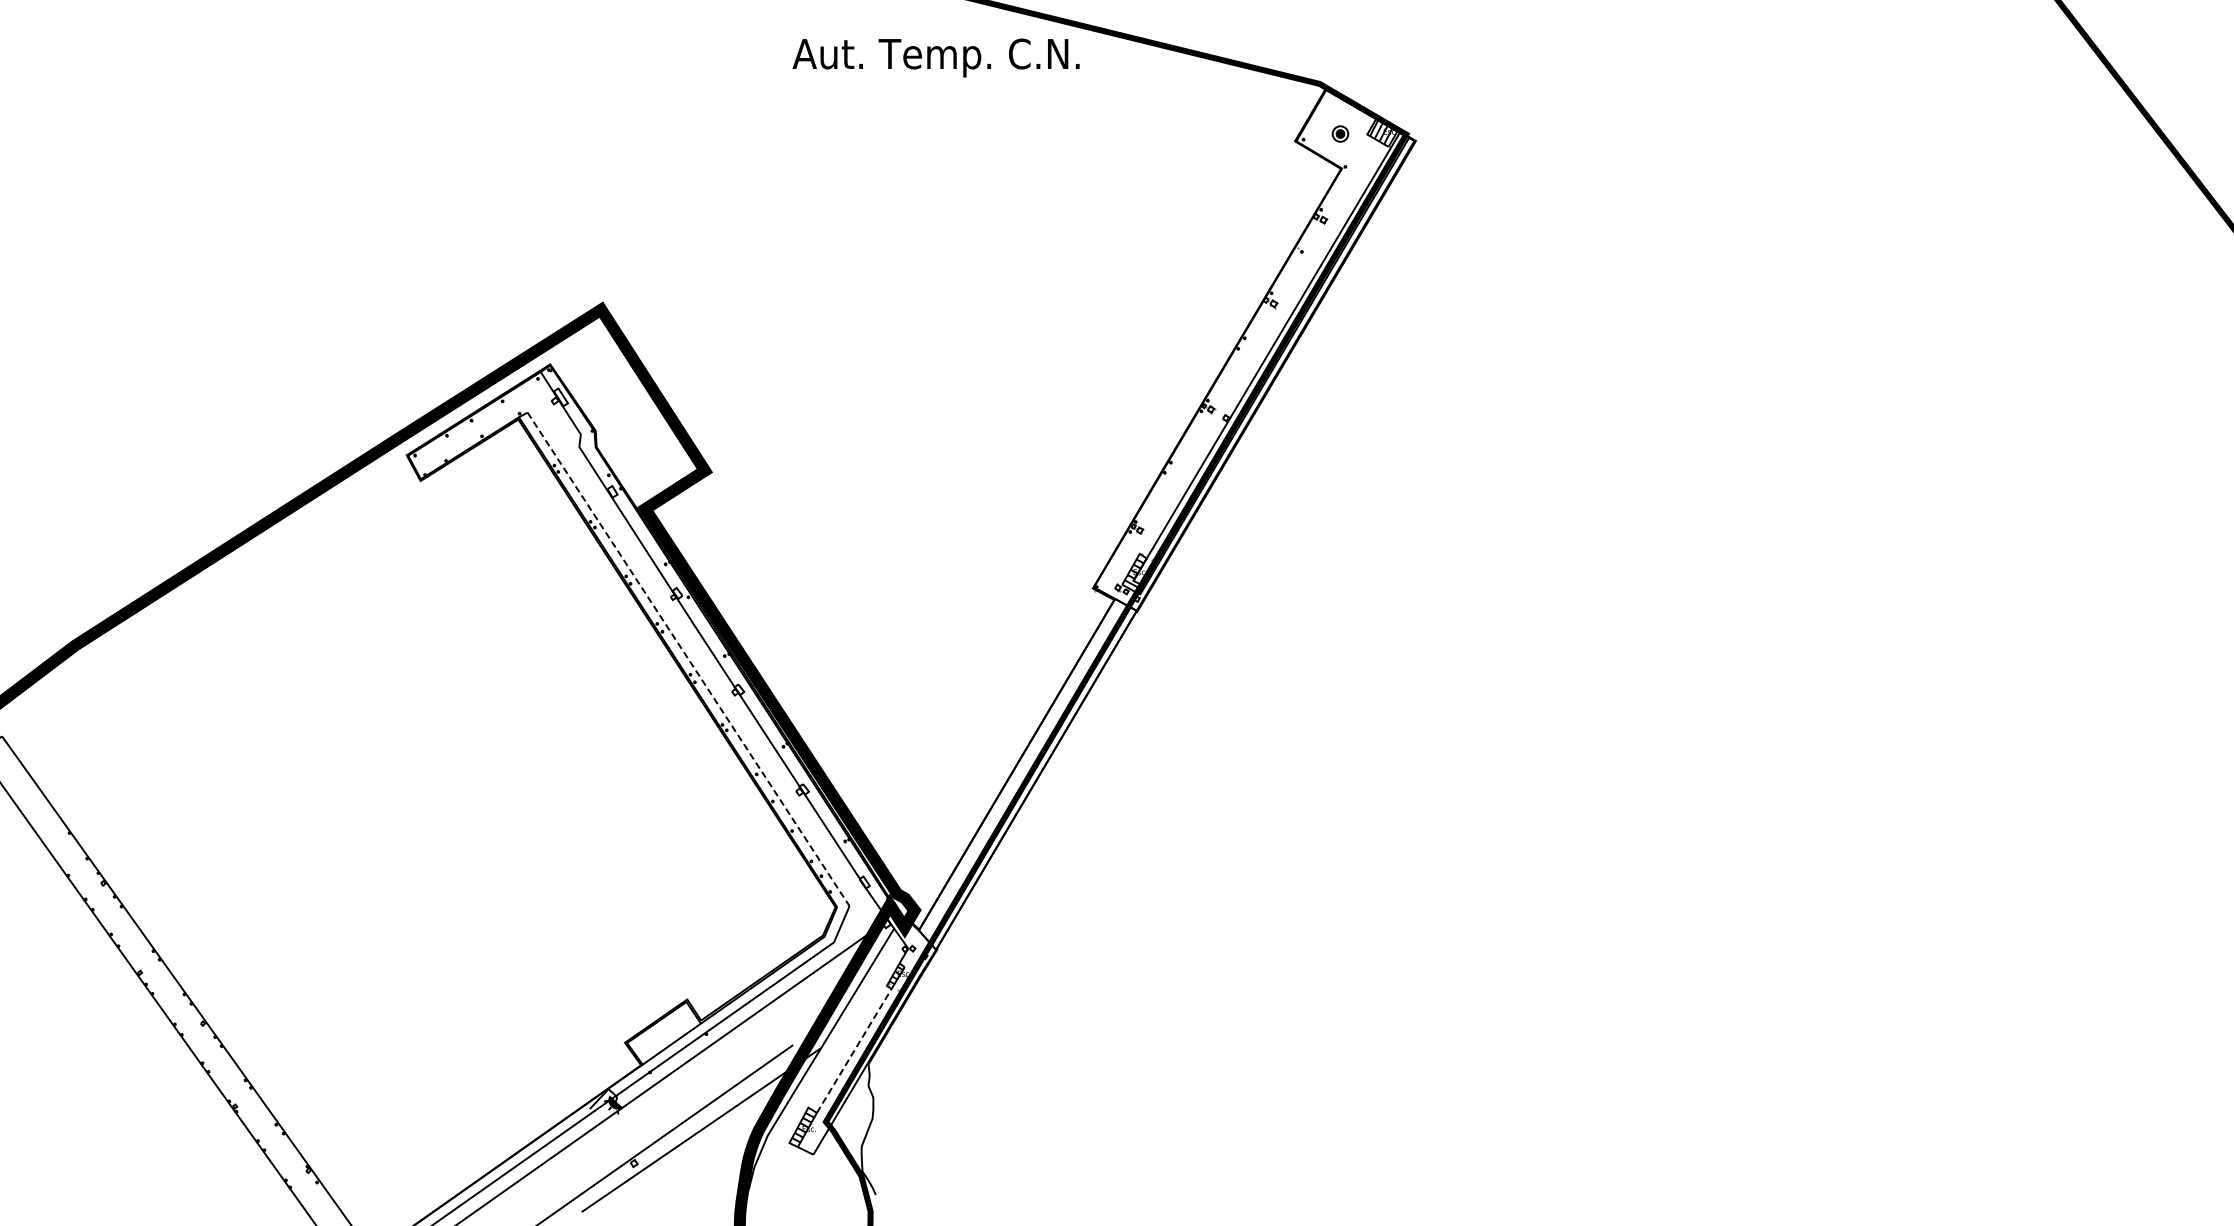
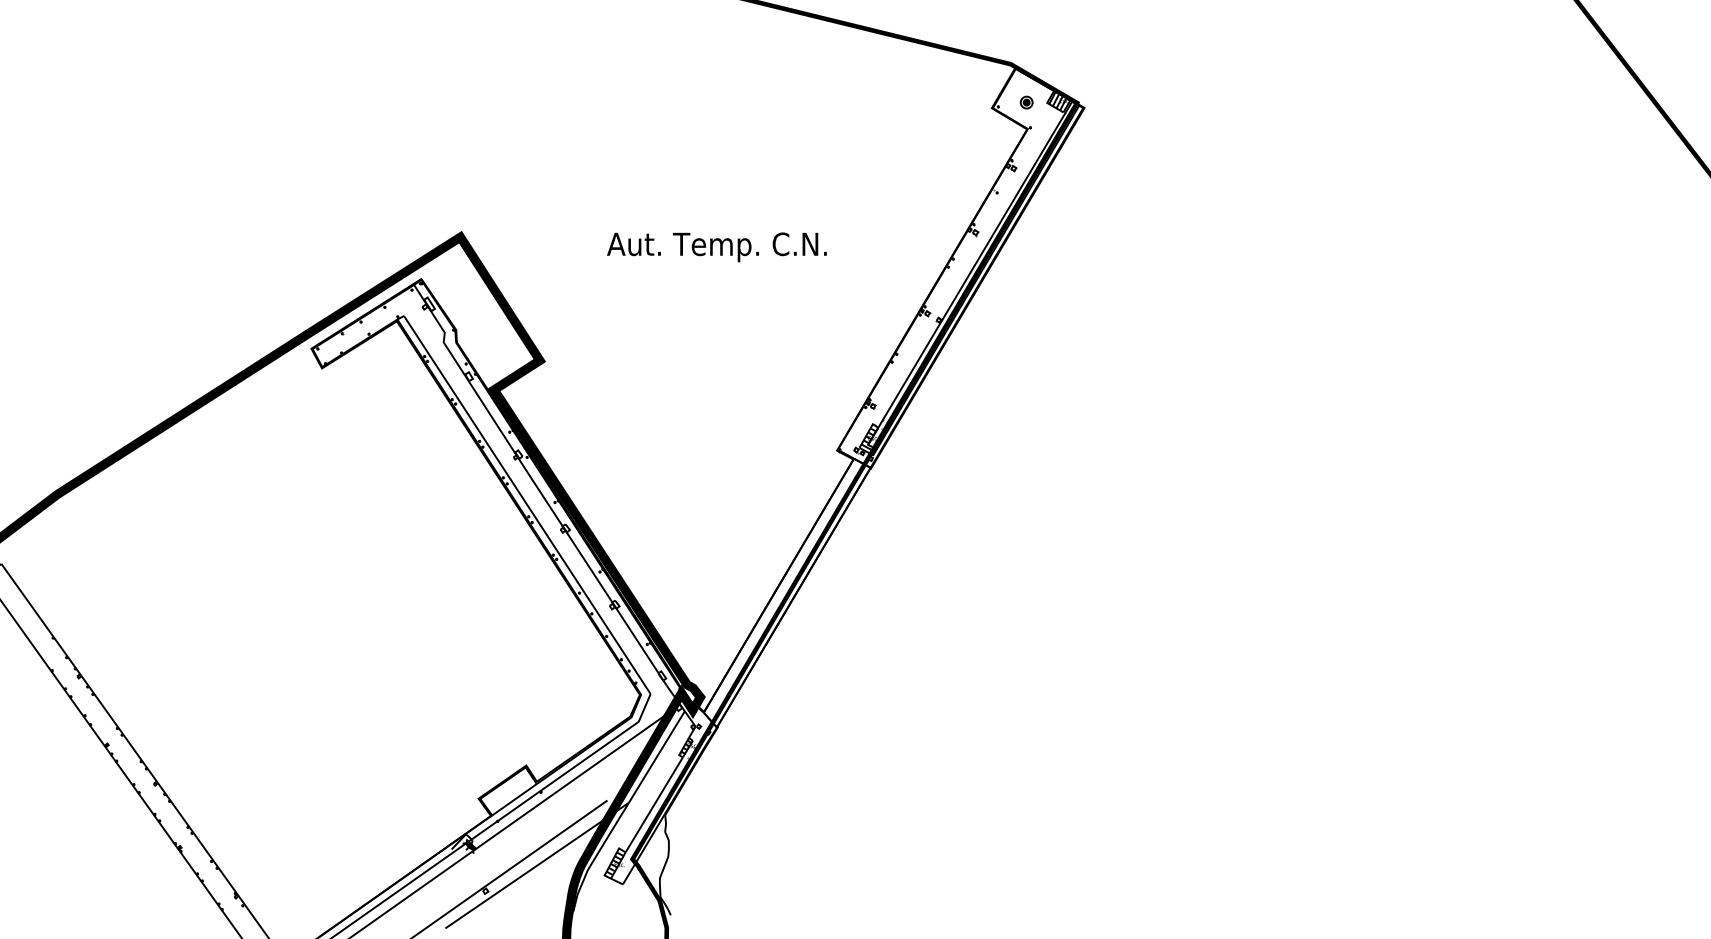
text: (935, 57) -> (716, 246), moved
line: (688, 659) -> (527, 505), dashed -> solid
line: (854, 1050) -> (654, 804), dashed -> solid

